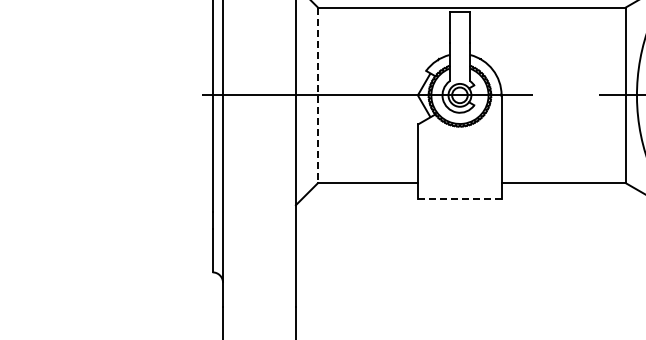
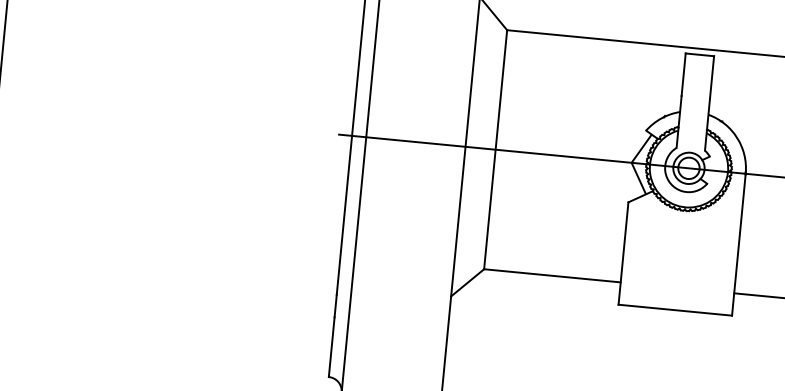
line: (318, 95) -> (496, 149), dashed -> solid
line: (459, 199) -> (674, 310), dashed -> solid

